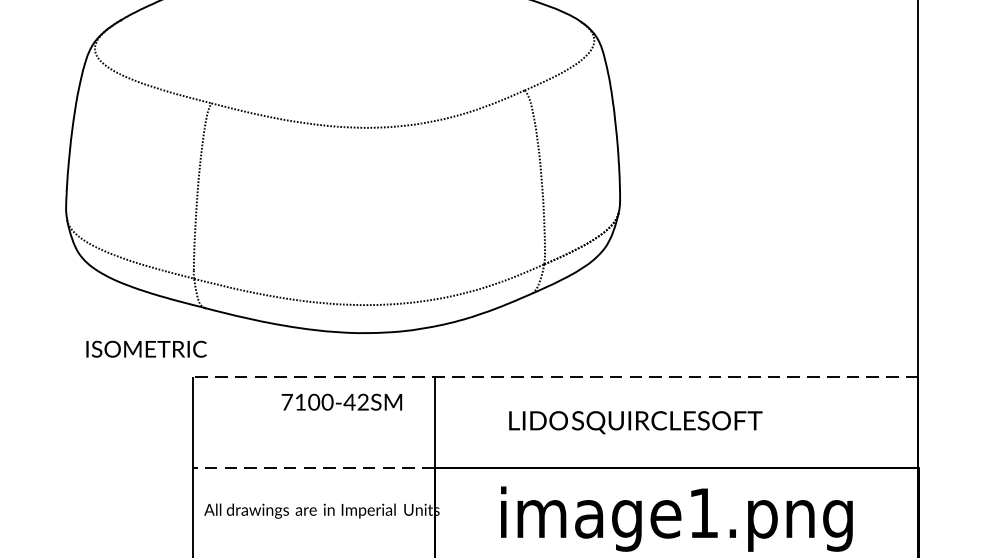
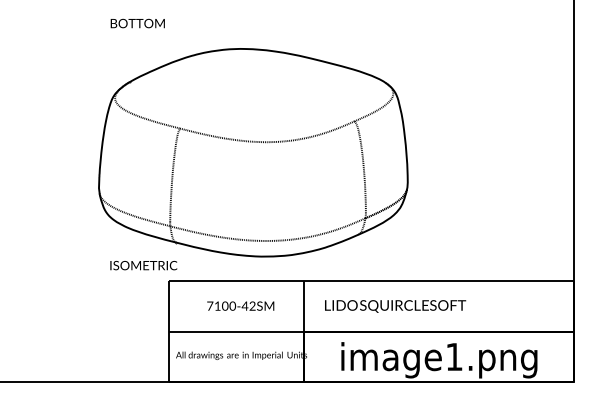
line: (555, 377) -> (371, 281), dashed -> solid
text: (341, 401) -> (240, 305), moved
text: (635, 422) -> (395, 306), moved
line: (312, 467) -> (236, 331), dashed -> solid

